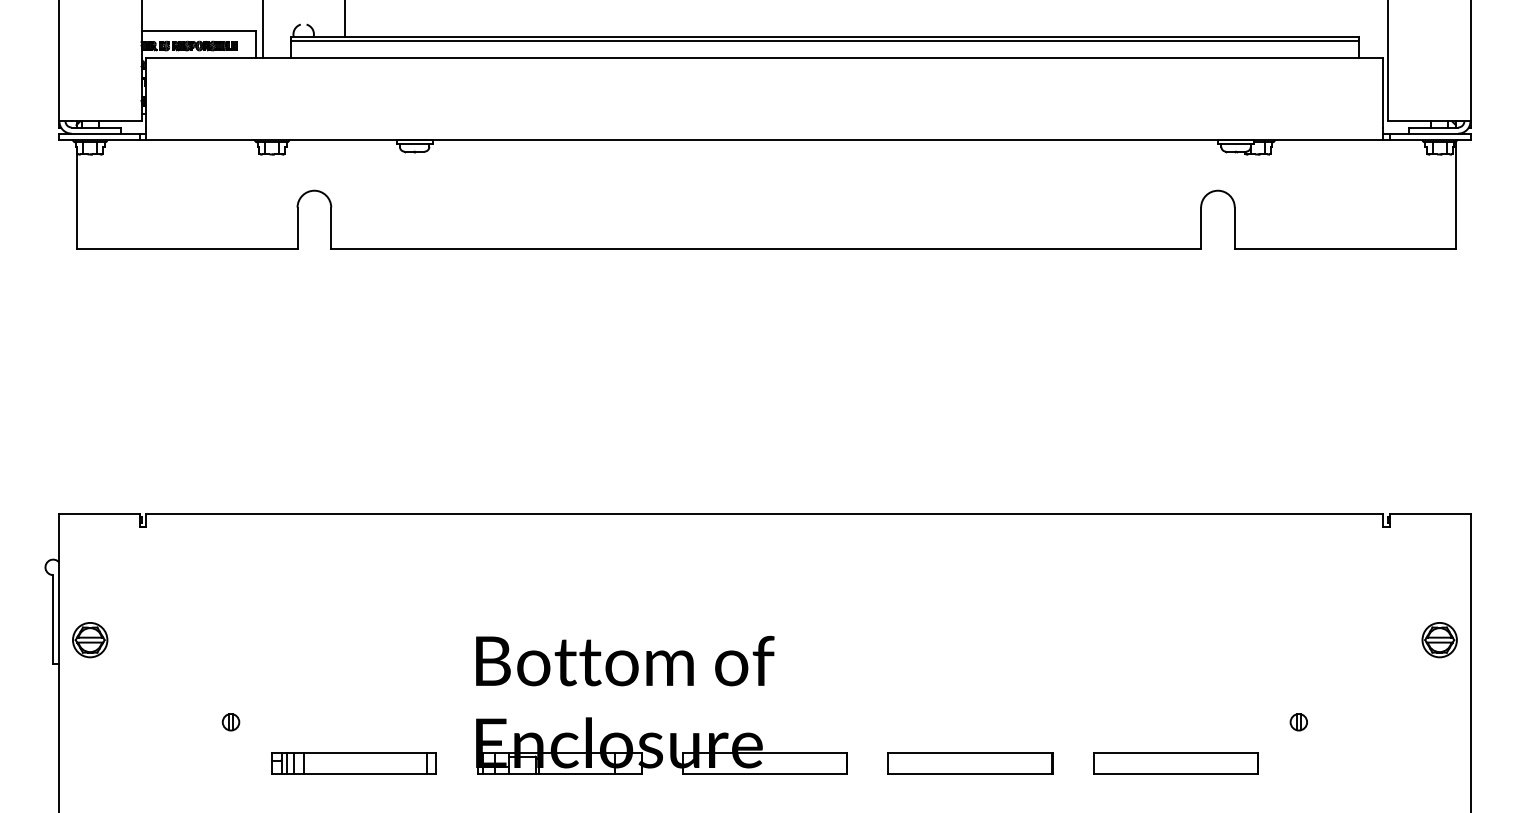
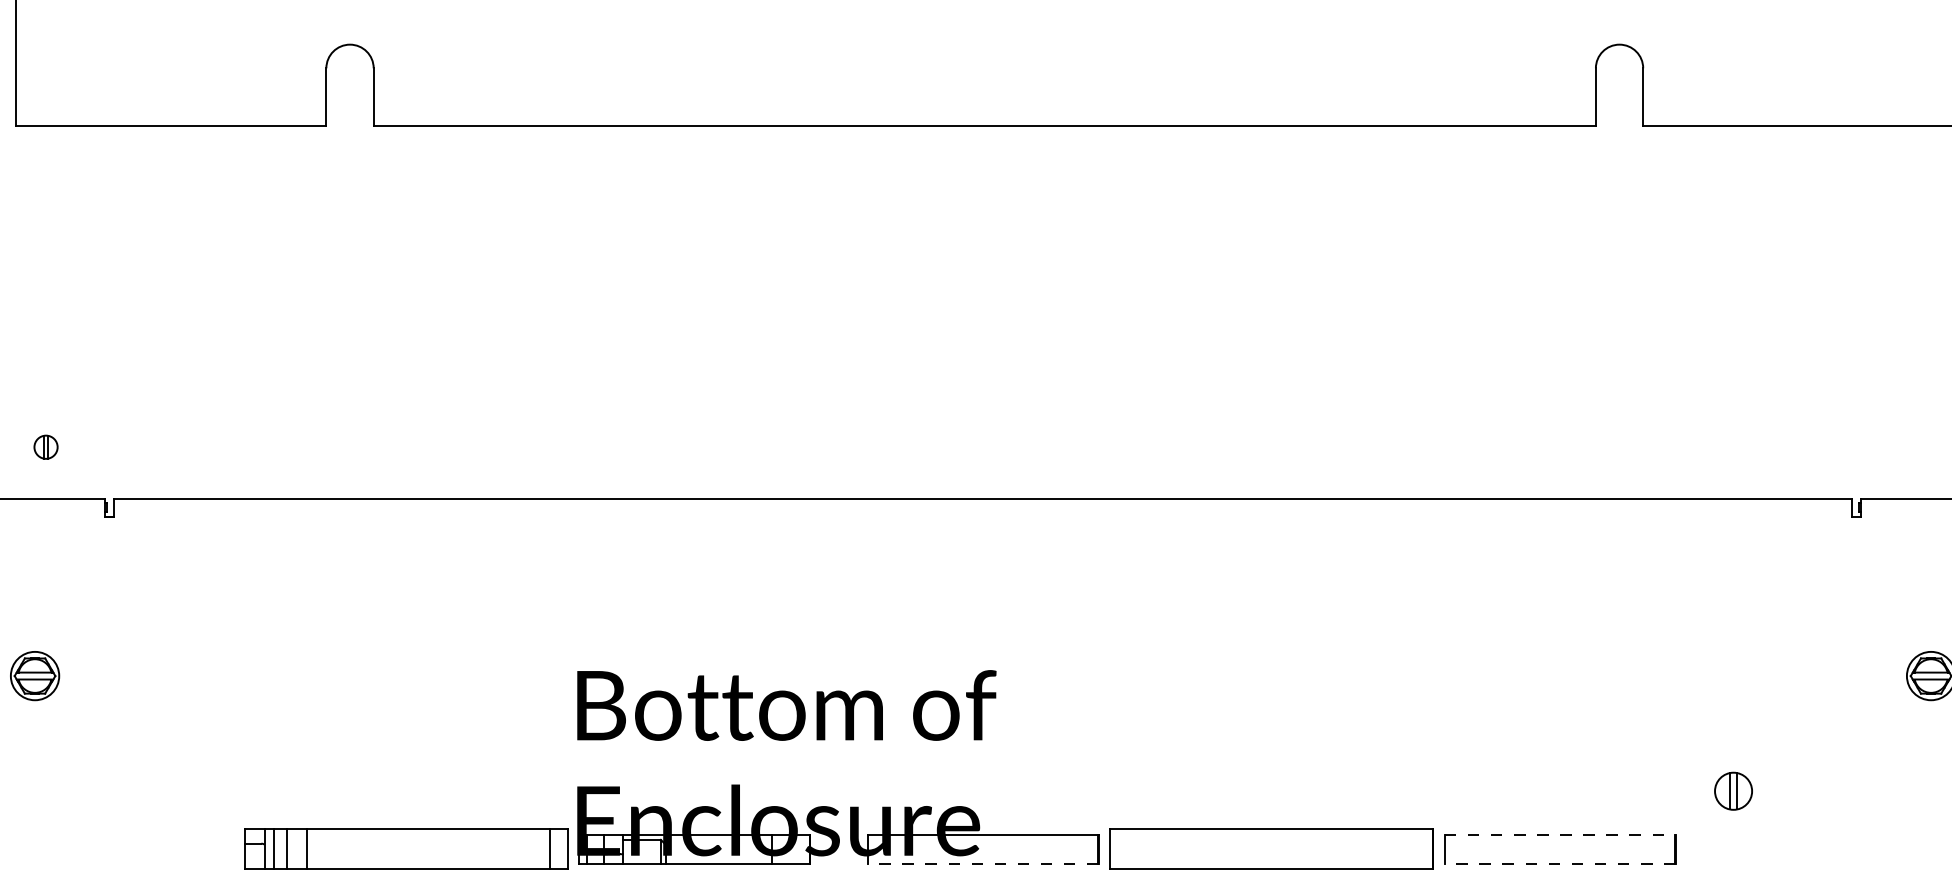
part: (230, 722) -> (45, 447), moved
part: (1298, 722) -> (1732, 791), size x1.6
line: (1176, 753) -> (1561, 835), solid -> dashed
part: (353, 763) -> (404, 849), size x1.4
part: (970, 763) -> (1271, 849), size x1.4
line: (764, 773) -> (982, 863), solid -> dashed
line: (1175, 773) -> (1559, 863), solid -> dashed

